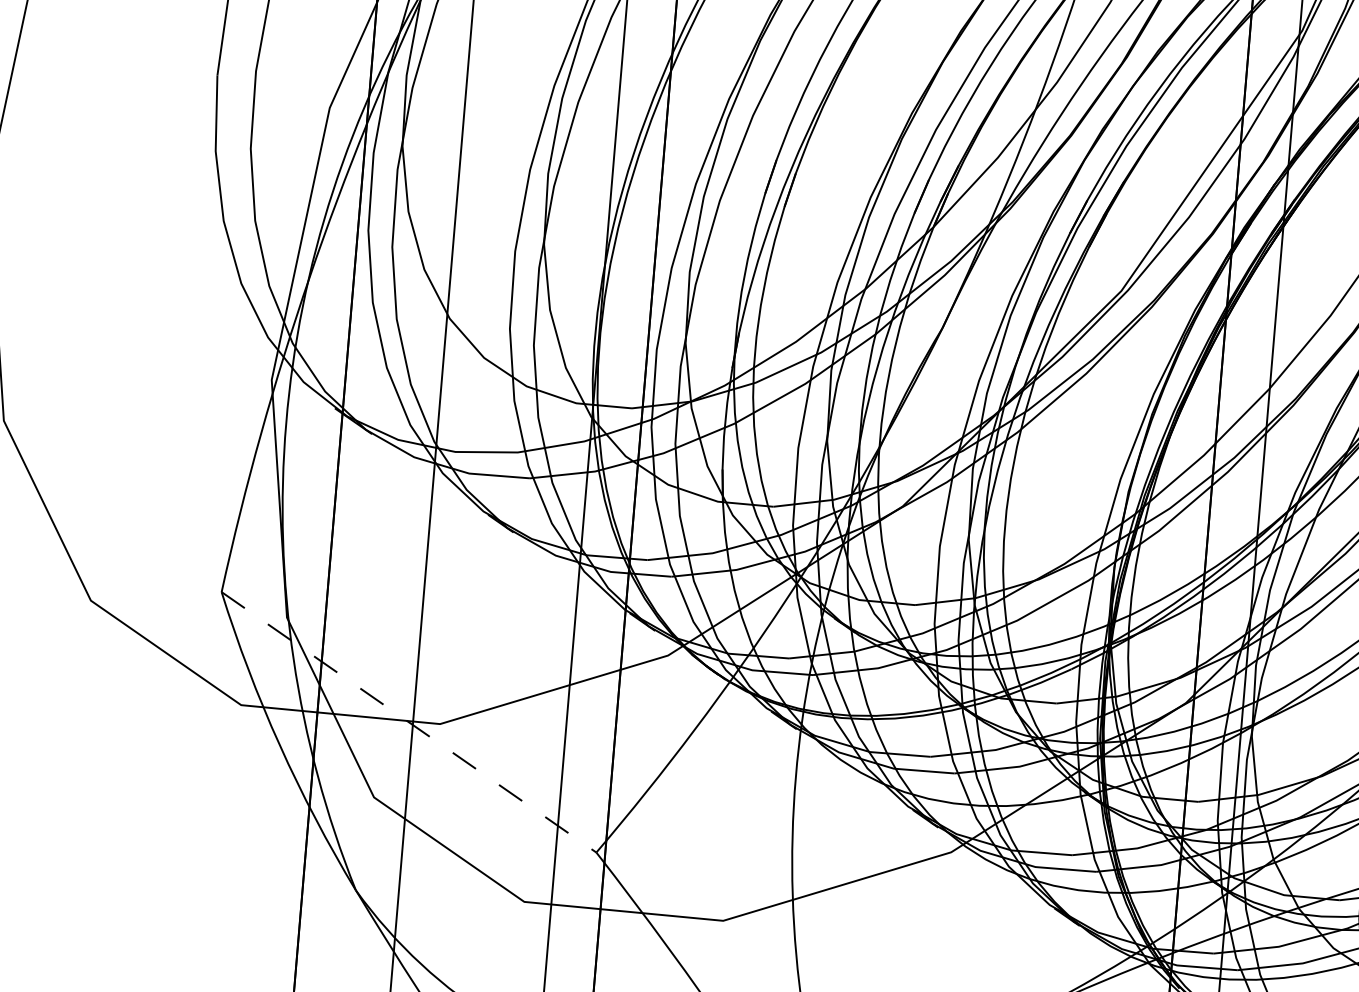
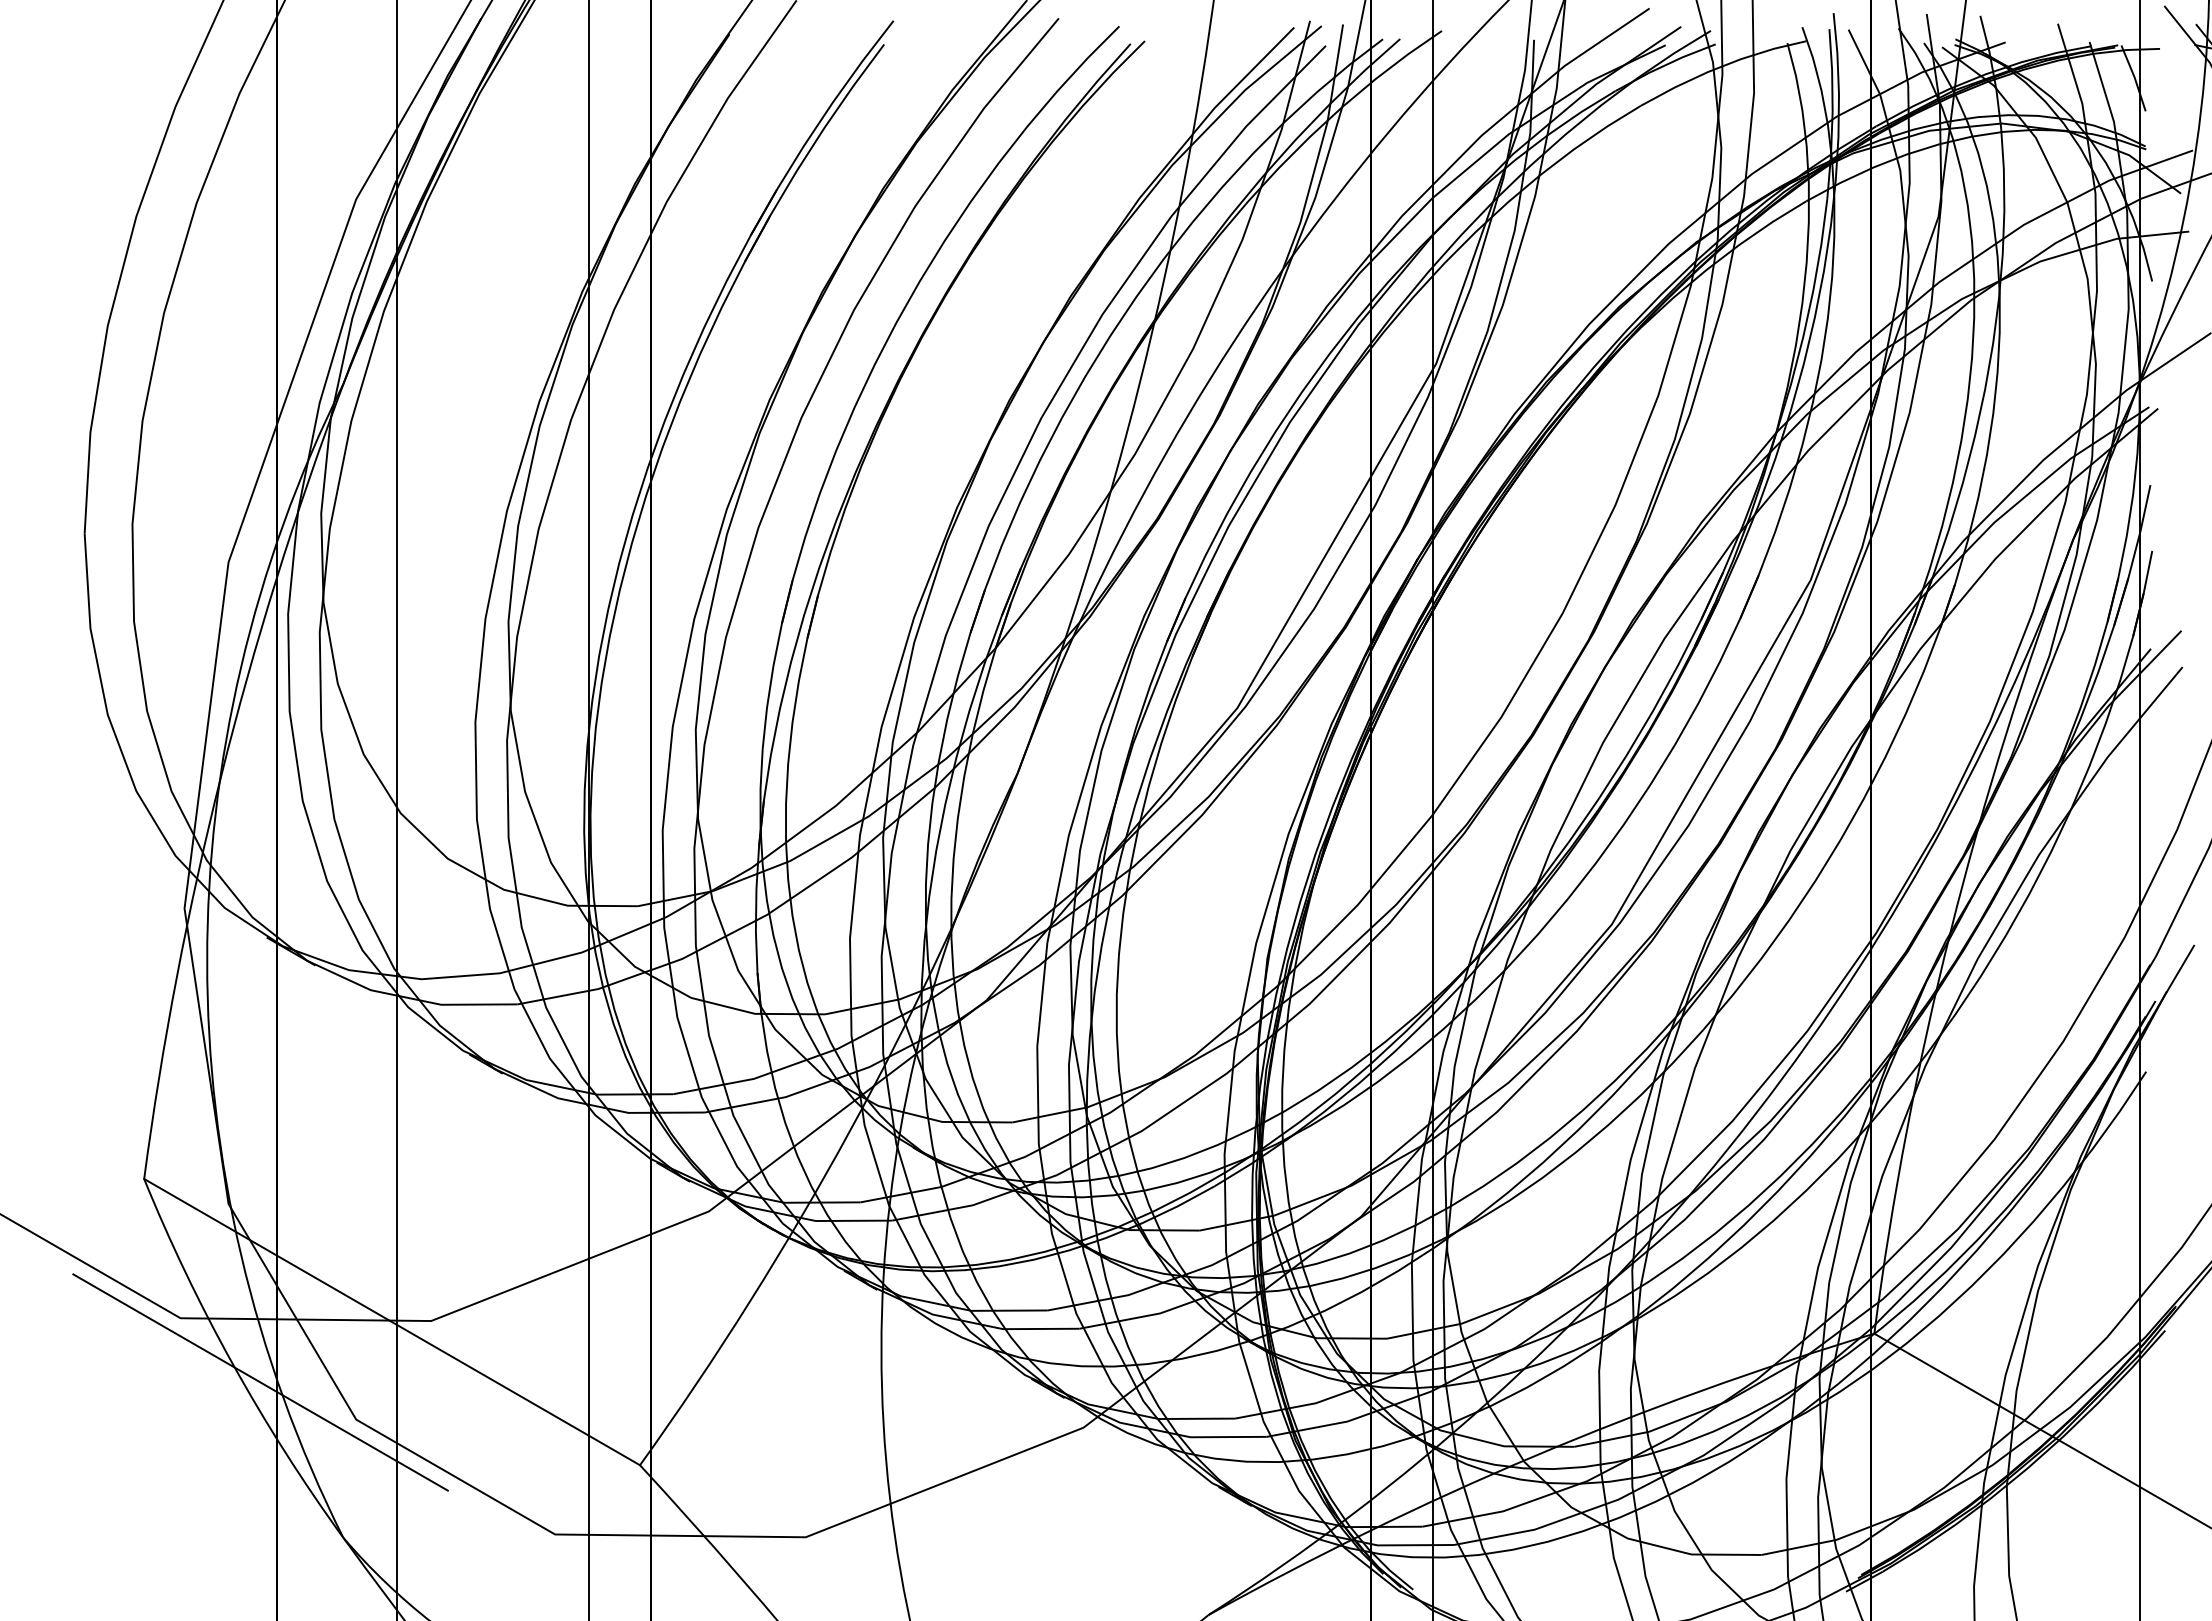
line: (409, 722) -> (392, 1322), dashed -> solid
line: (300, 761) -> (260, 1382), added

